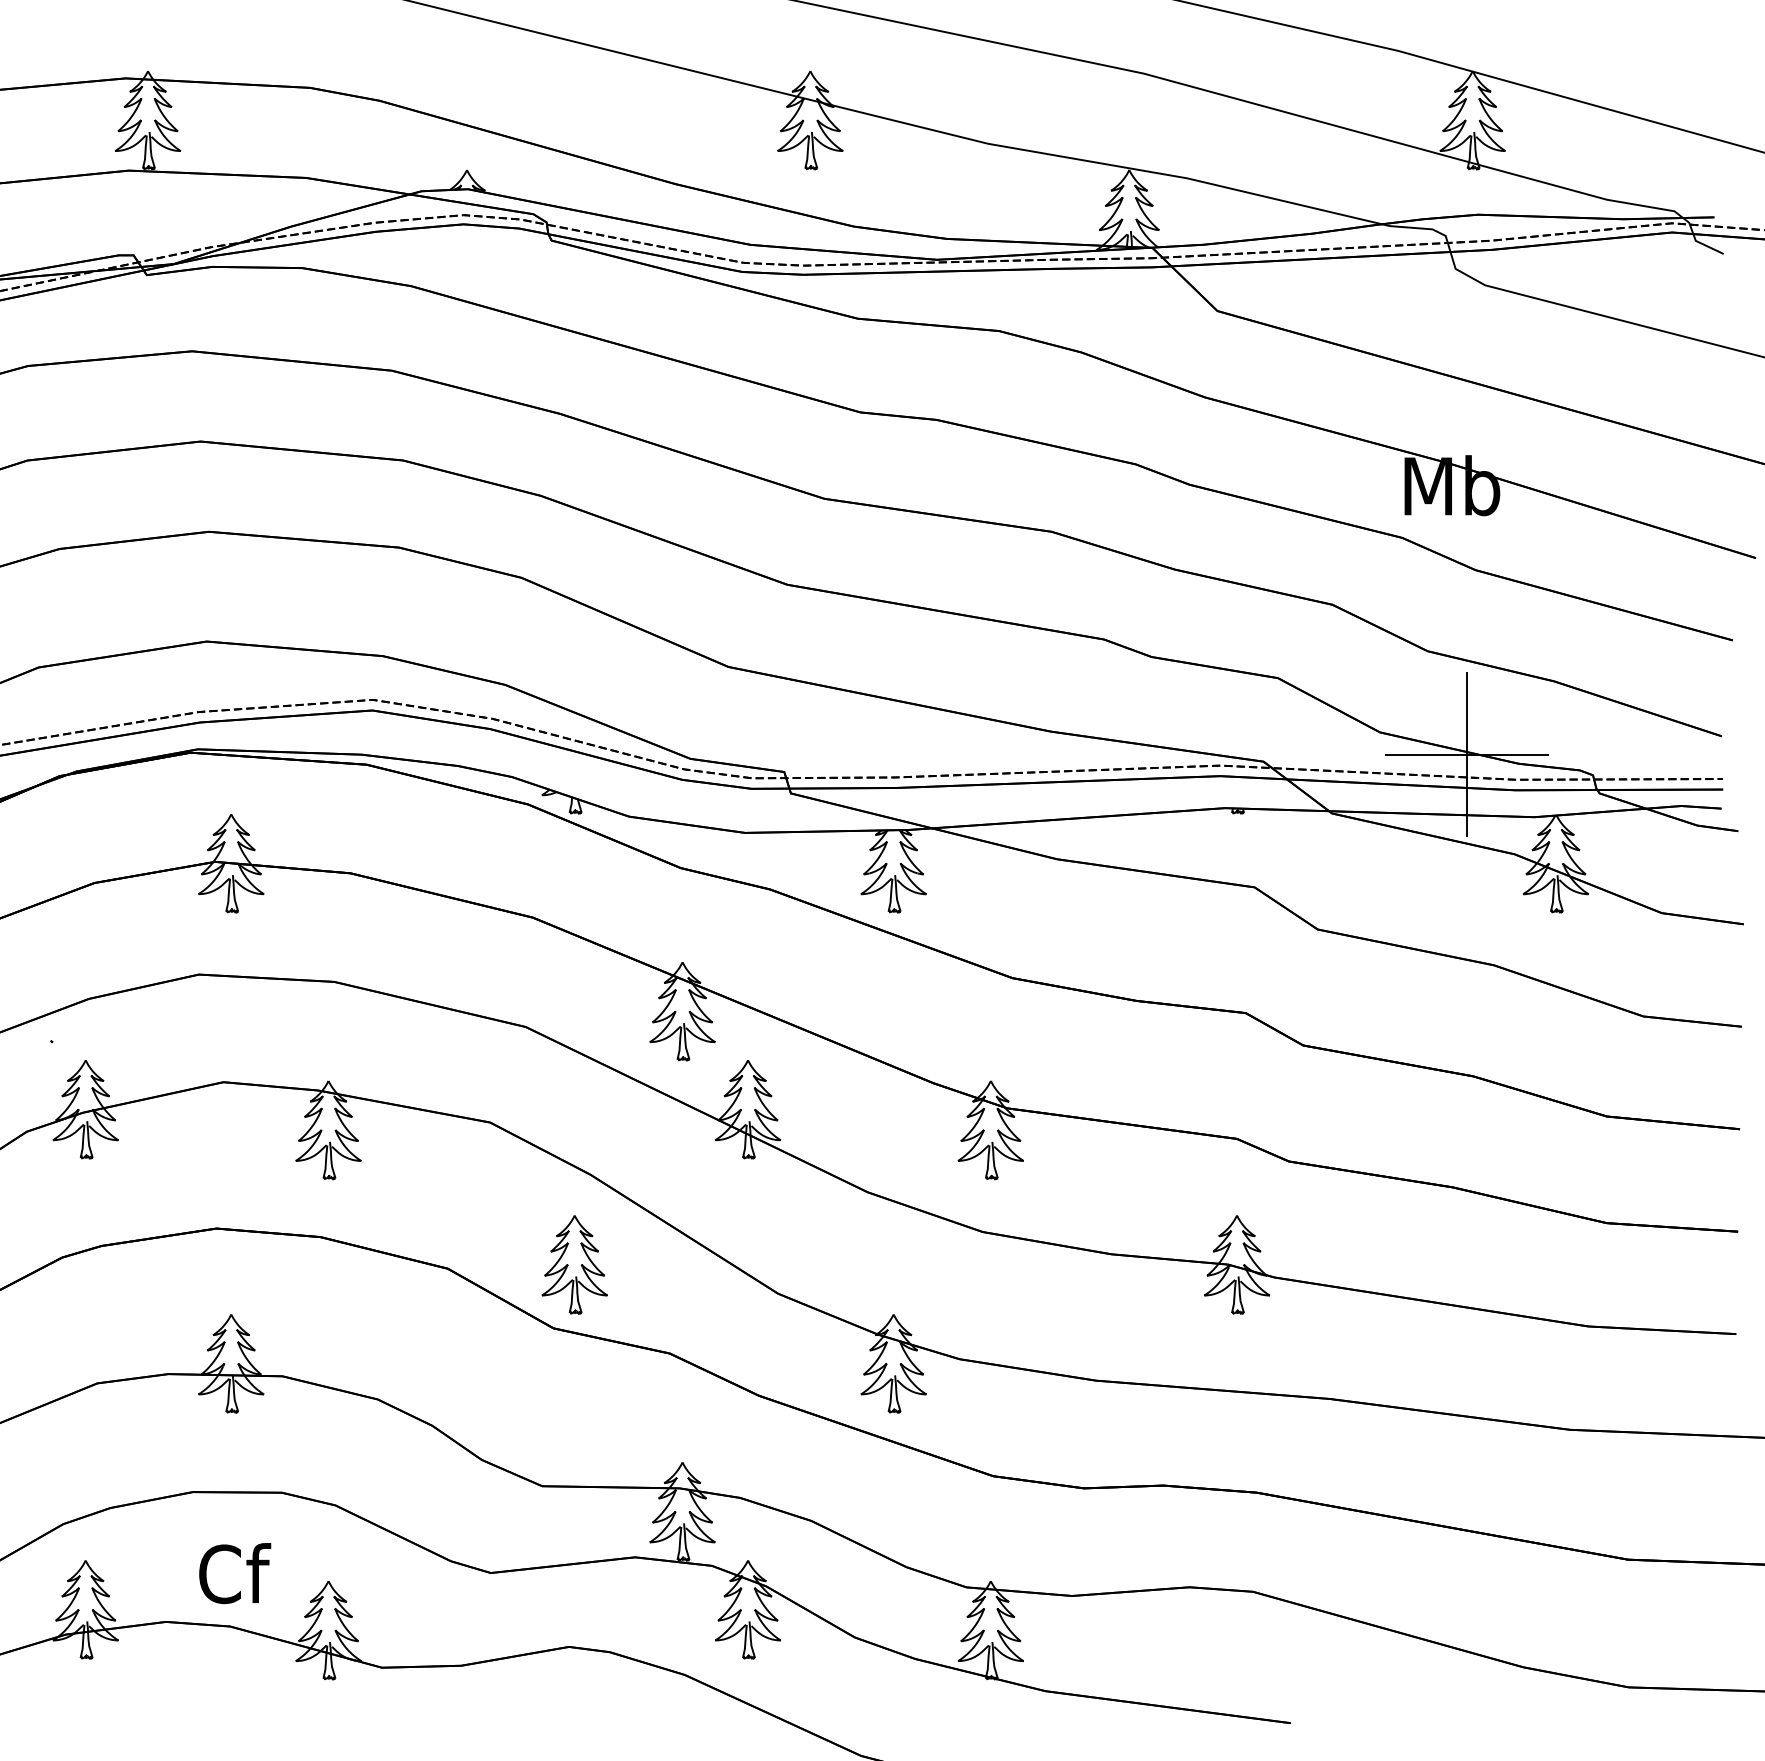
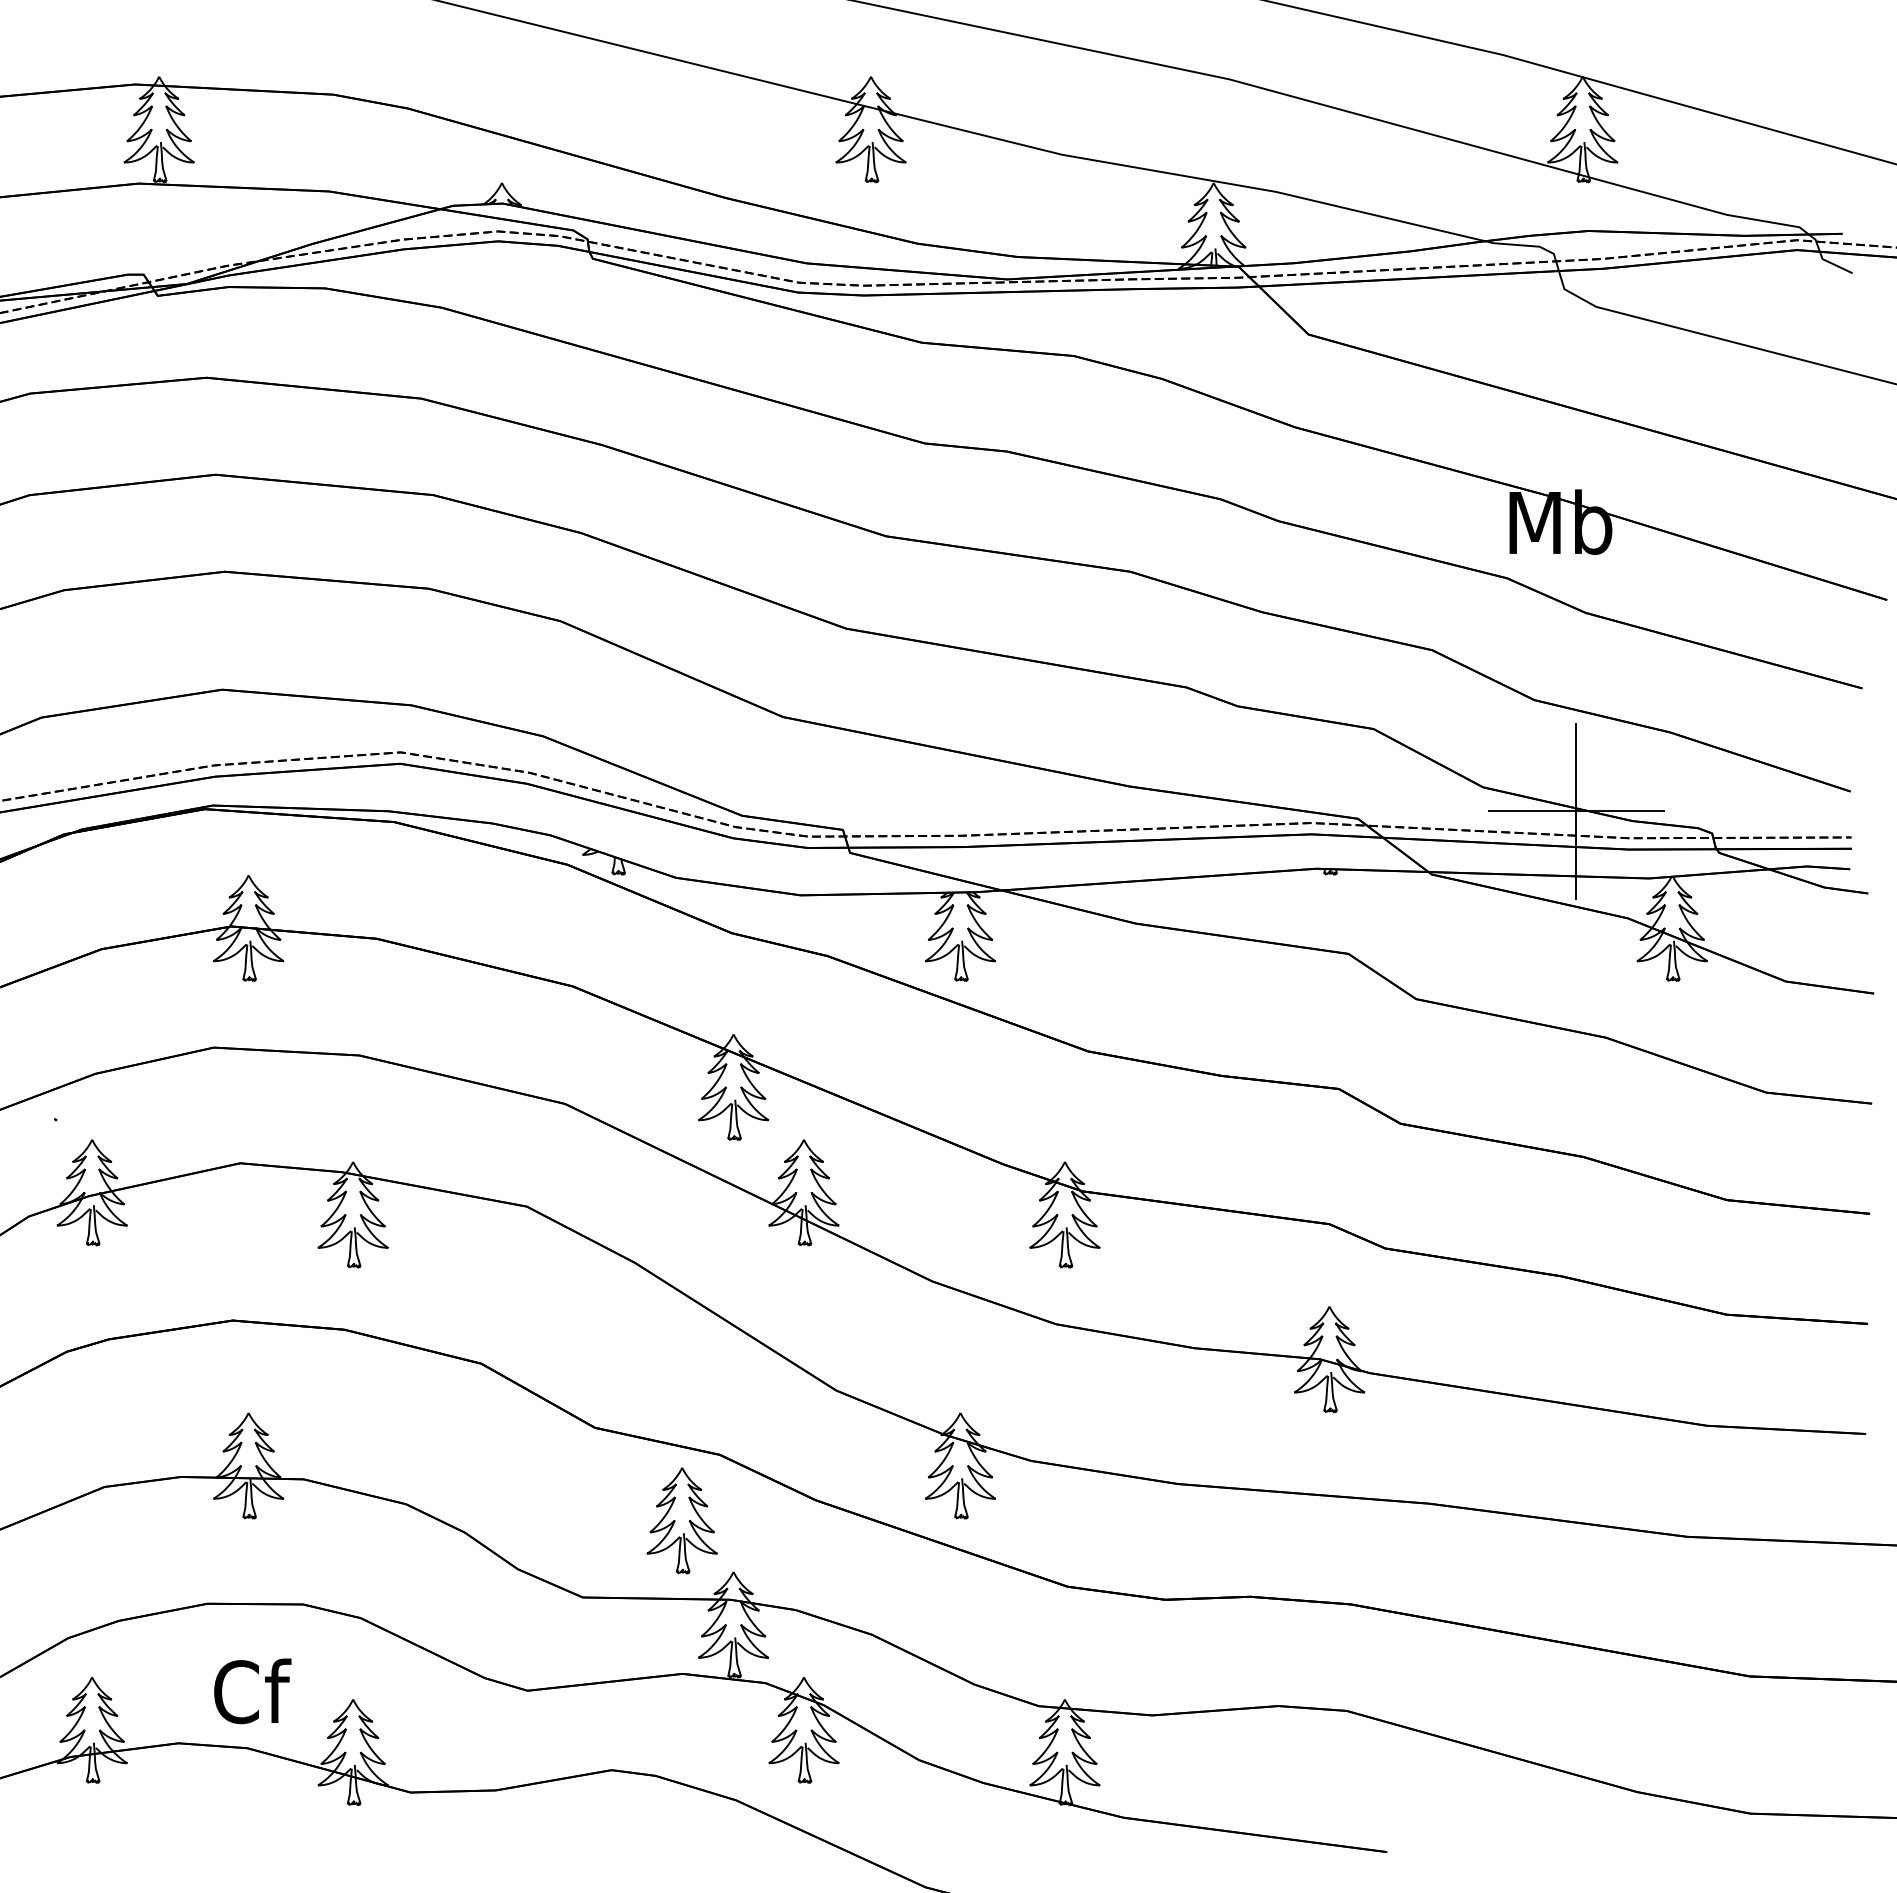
part: (574, 1264) -> (681, 1520), moved

